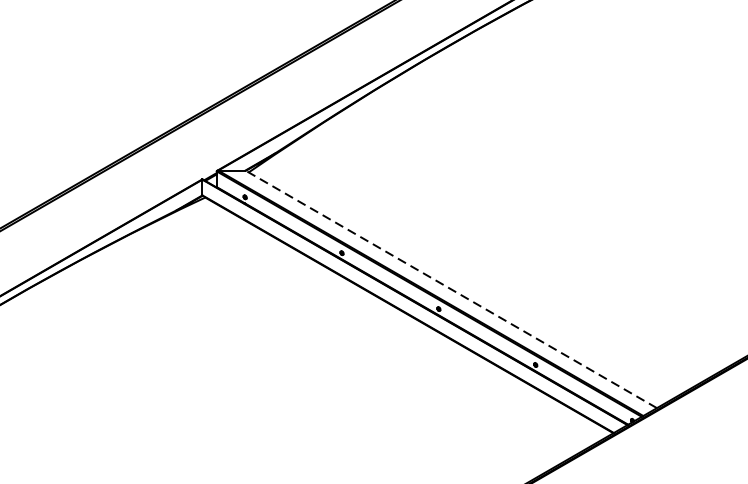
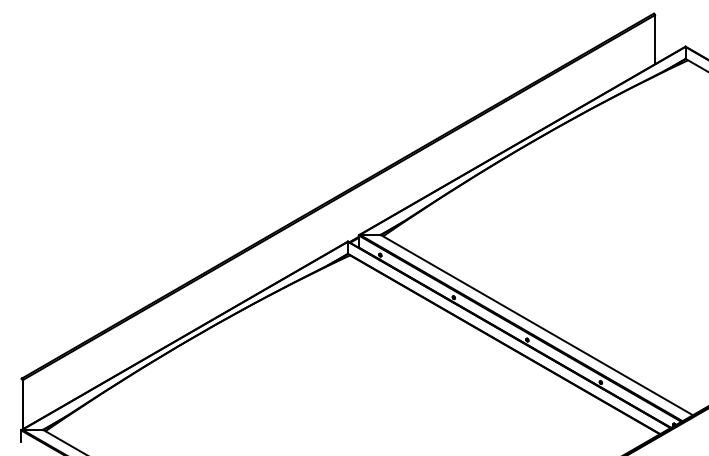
line: (450, 288) -> (536, 324), dashed -> solid

